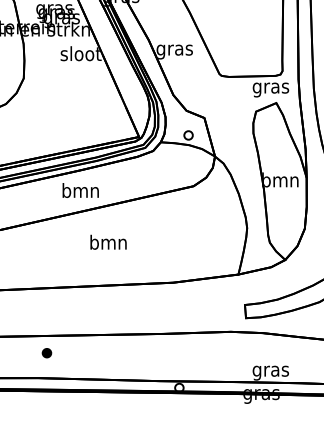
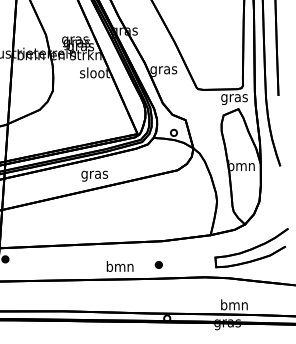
text: (80, 191) -> (94, 174), bmn -> gras
text: (107, 242) -> (119, 266), moved
part: (46, 352) -> (158, 264), moved
text: (270, 370) -> (234, 305), gras -> bmn

